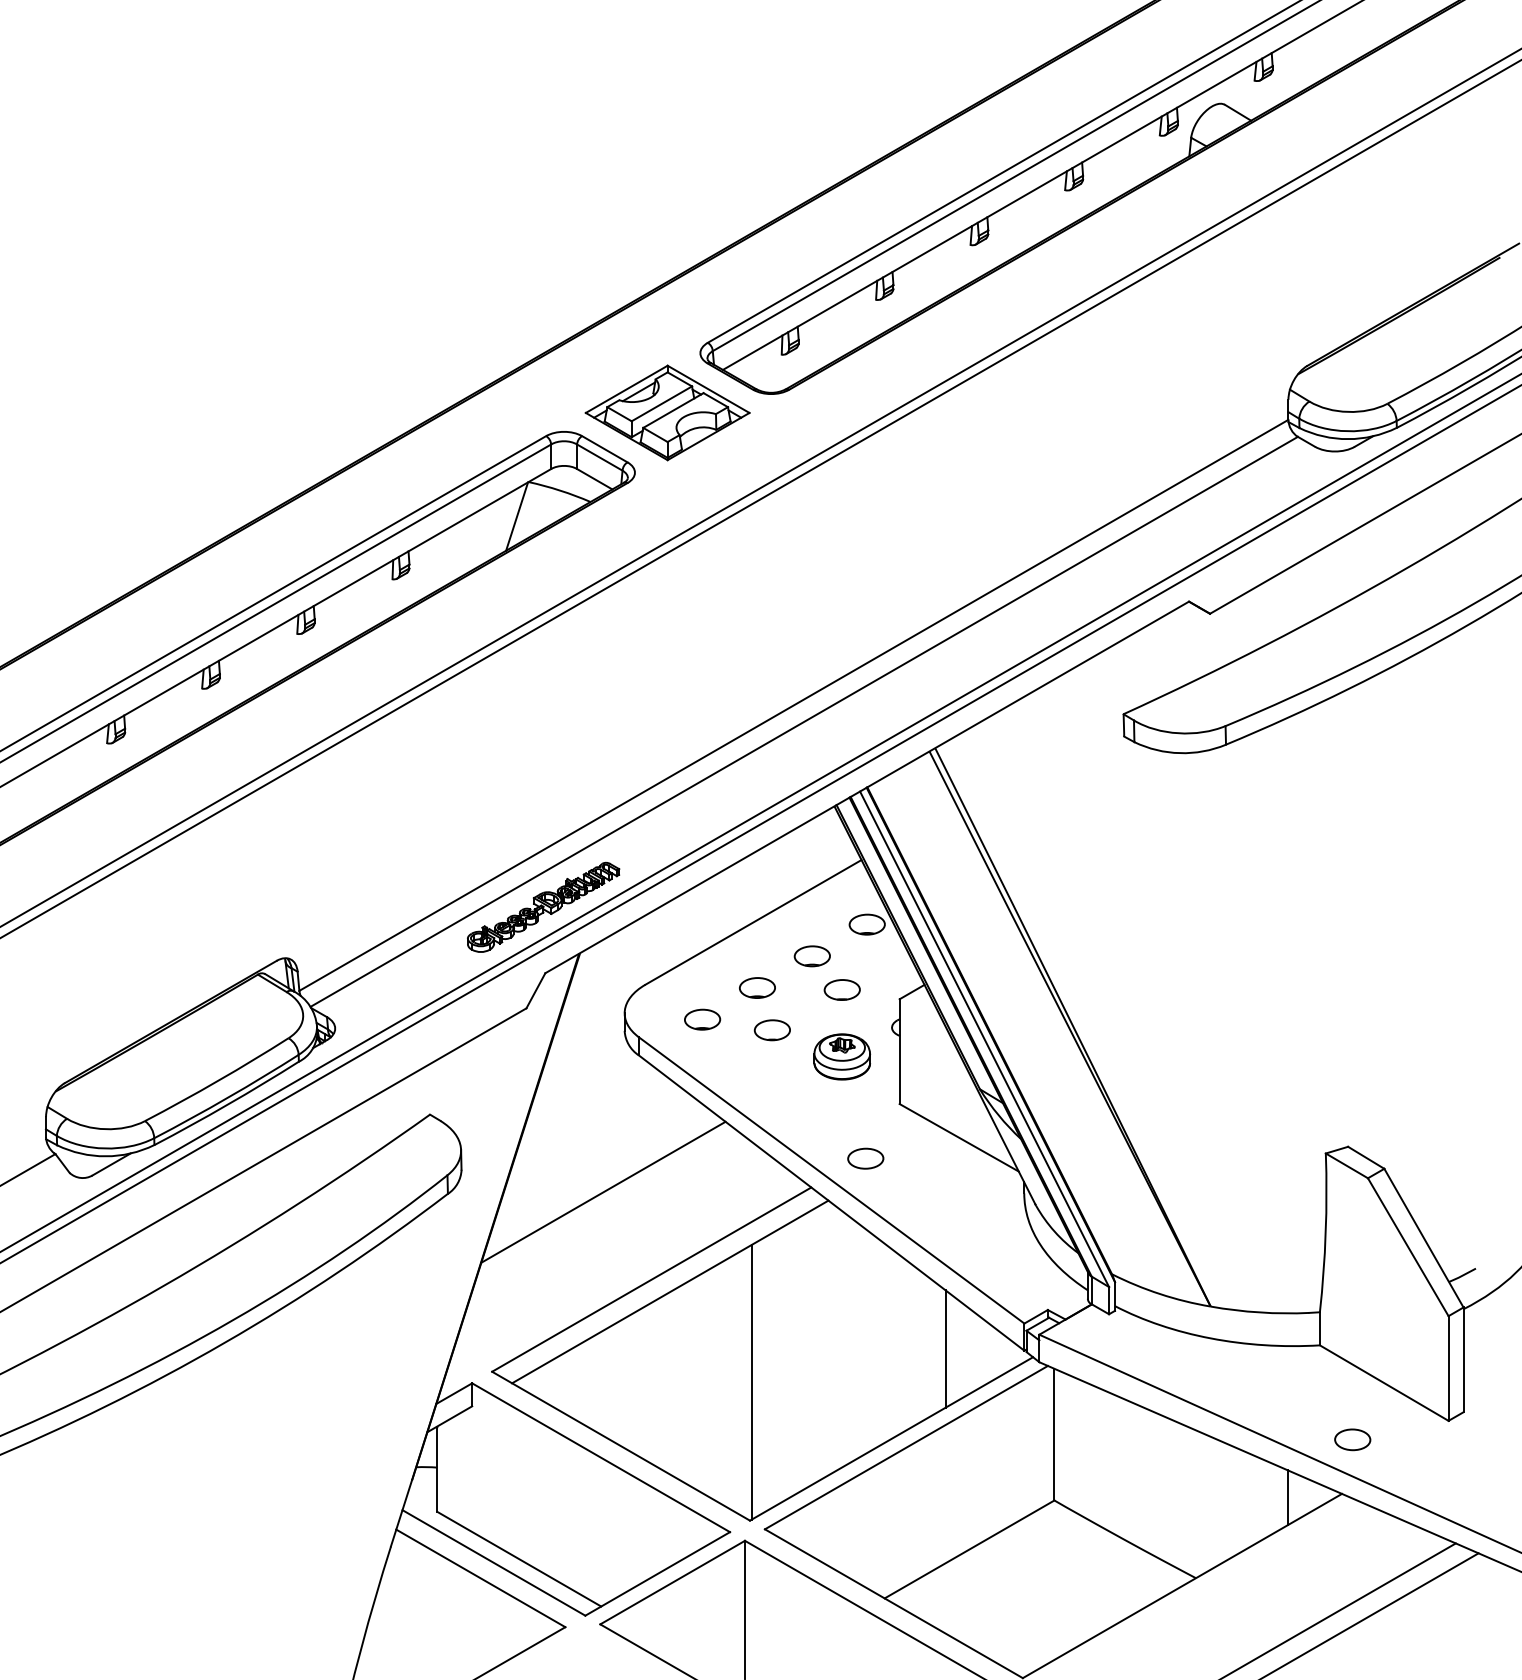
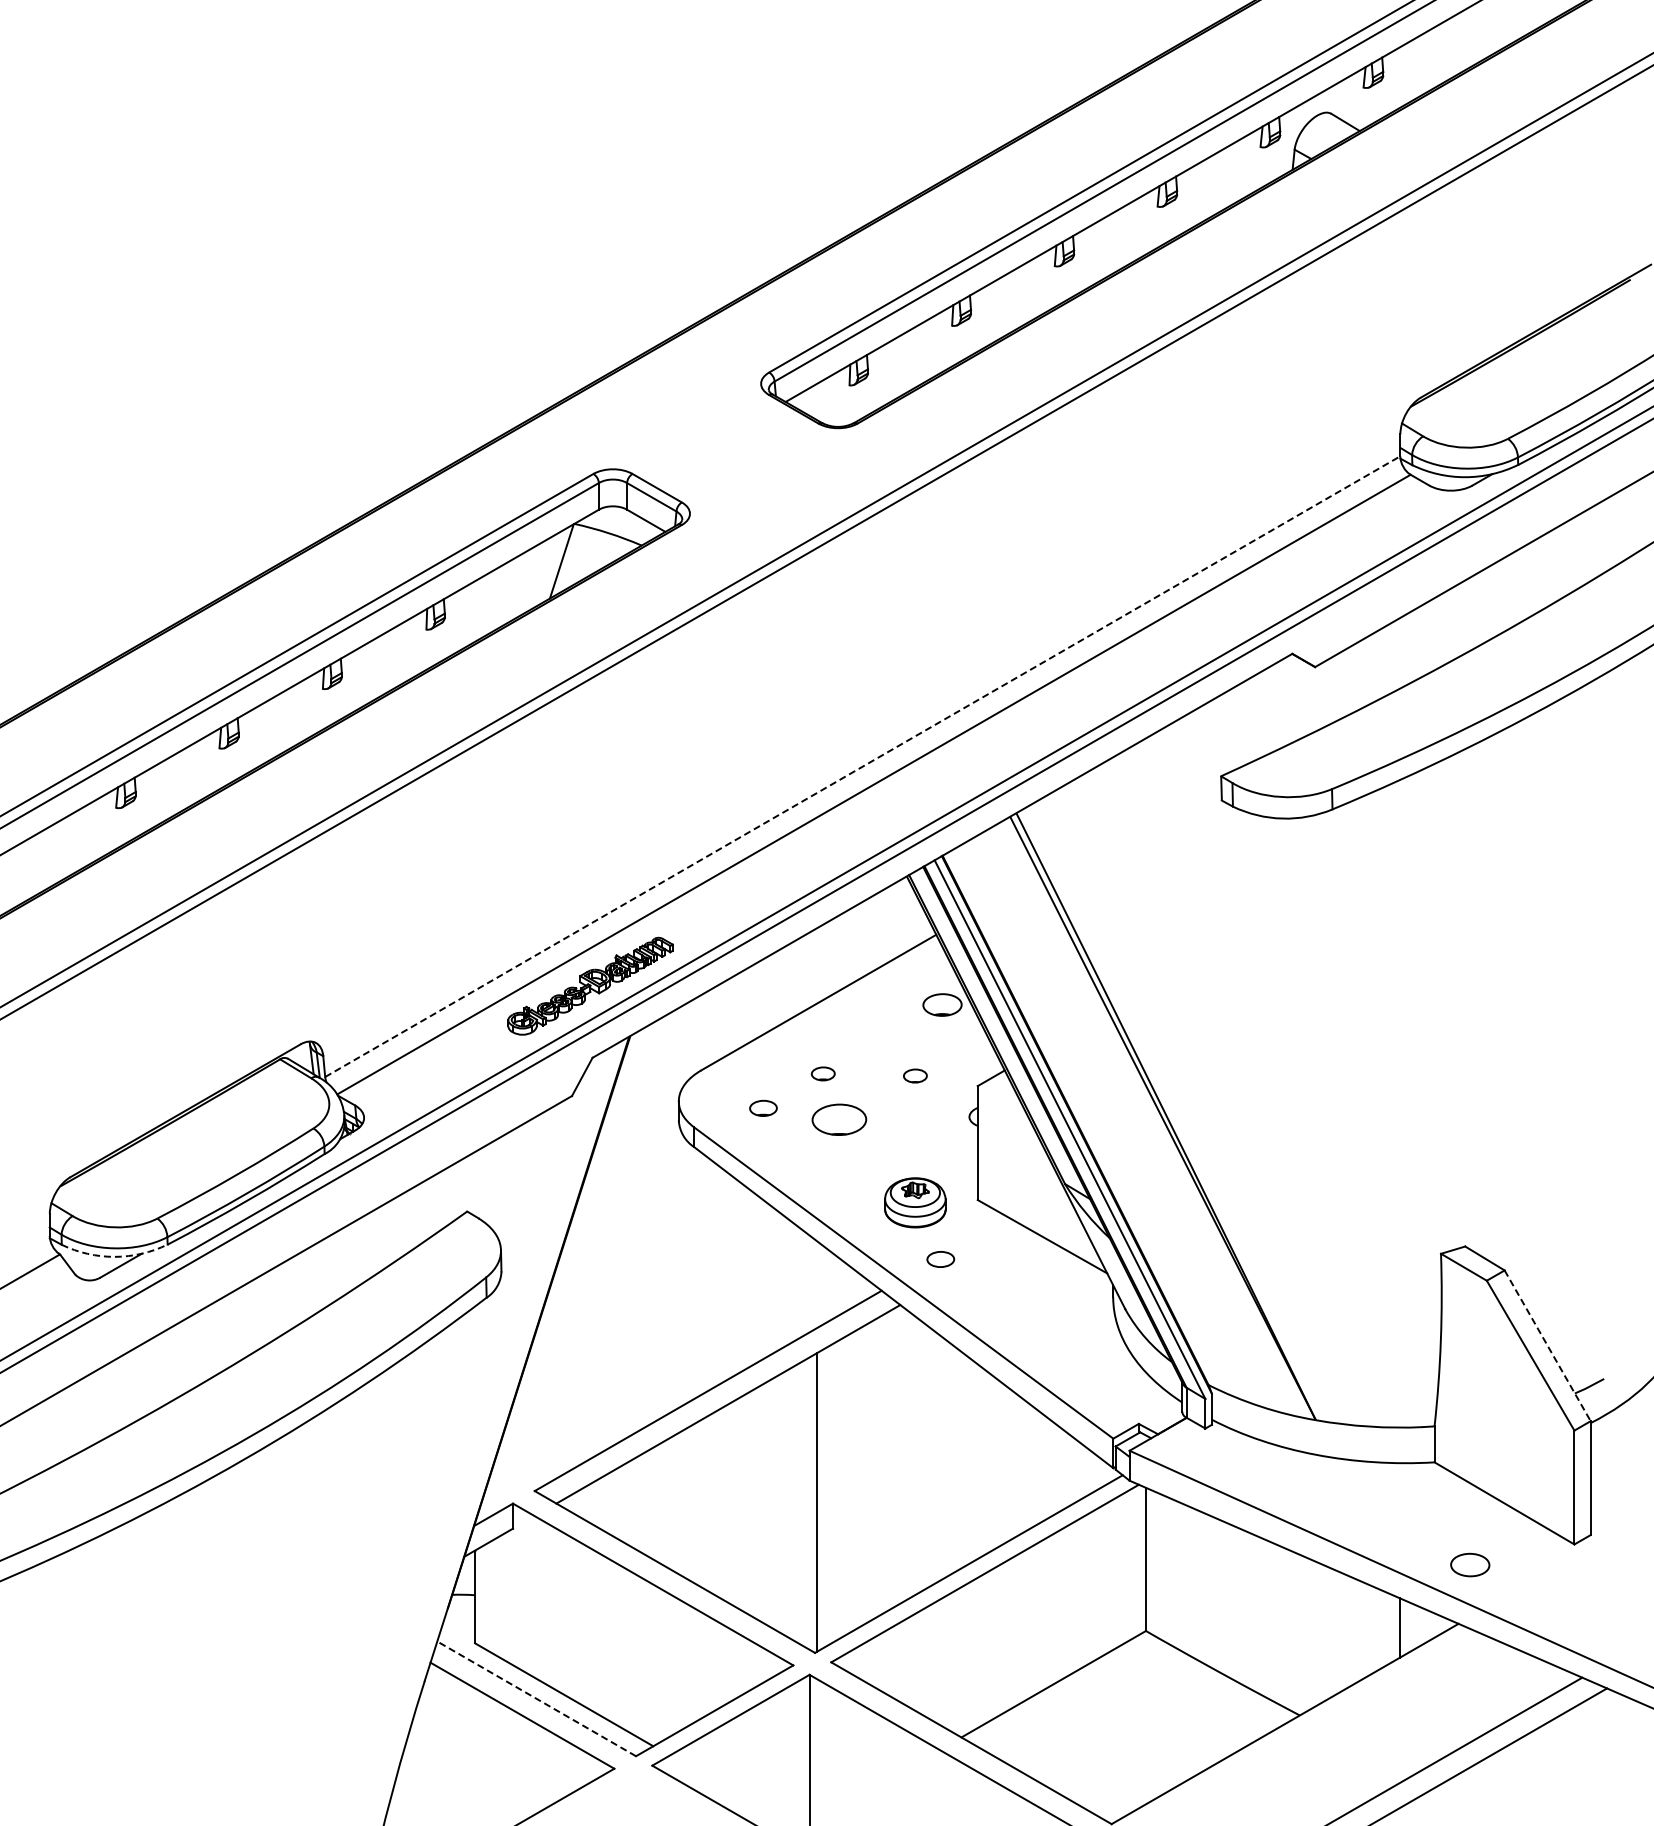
part: (667, 412) -> (725, 448), removed
line: (793, 705) -> (862, 766), solid -> dashed
part: (812, 956) -> (882, 1039), removed
part: (757, 987) -> (823, 1073), size x0.6
part: (842, 989) -> (915, 1075), size x0.6
part: (702, 1019) -> (763, 1108), size x0.7
part: (772, 1029) -> (839, 1119), size x1.4
part: (842, 1056) -> (915, 1202), moved
arc: (105, 1155) -> (114, 1256), solid -> dashed
part: (865, 1158) -> (940, 1259), size x0.7
line: (603, 1191) -> (655, 1295), removed
line: (1423, 1237) -> (1547, 1345), solid -> dashed
line: (945, 1349) -> (1027, 1466), removed
line: (493, 1562) -> (536, 1698), solid -> dashed

